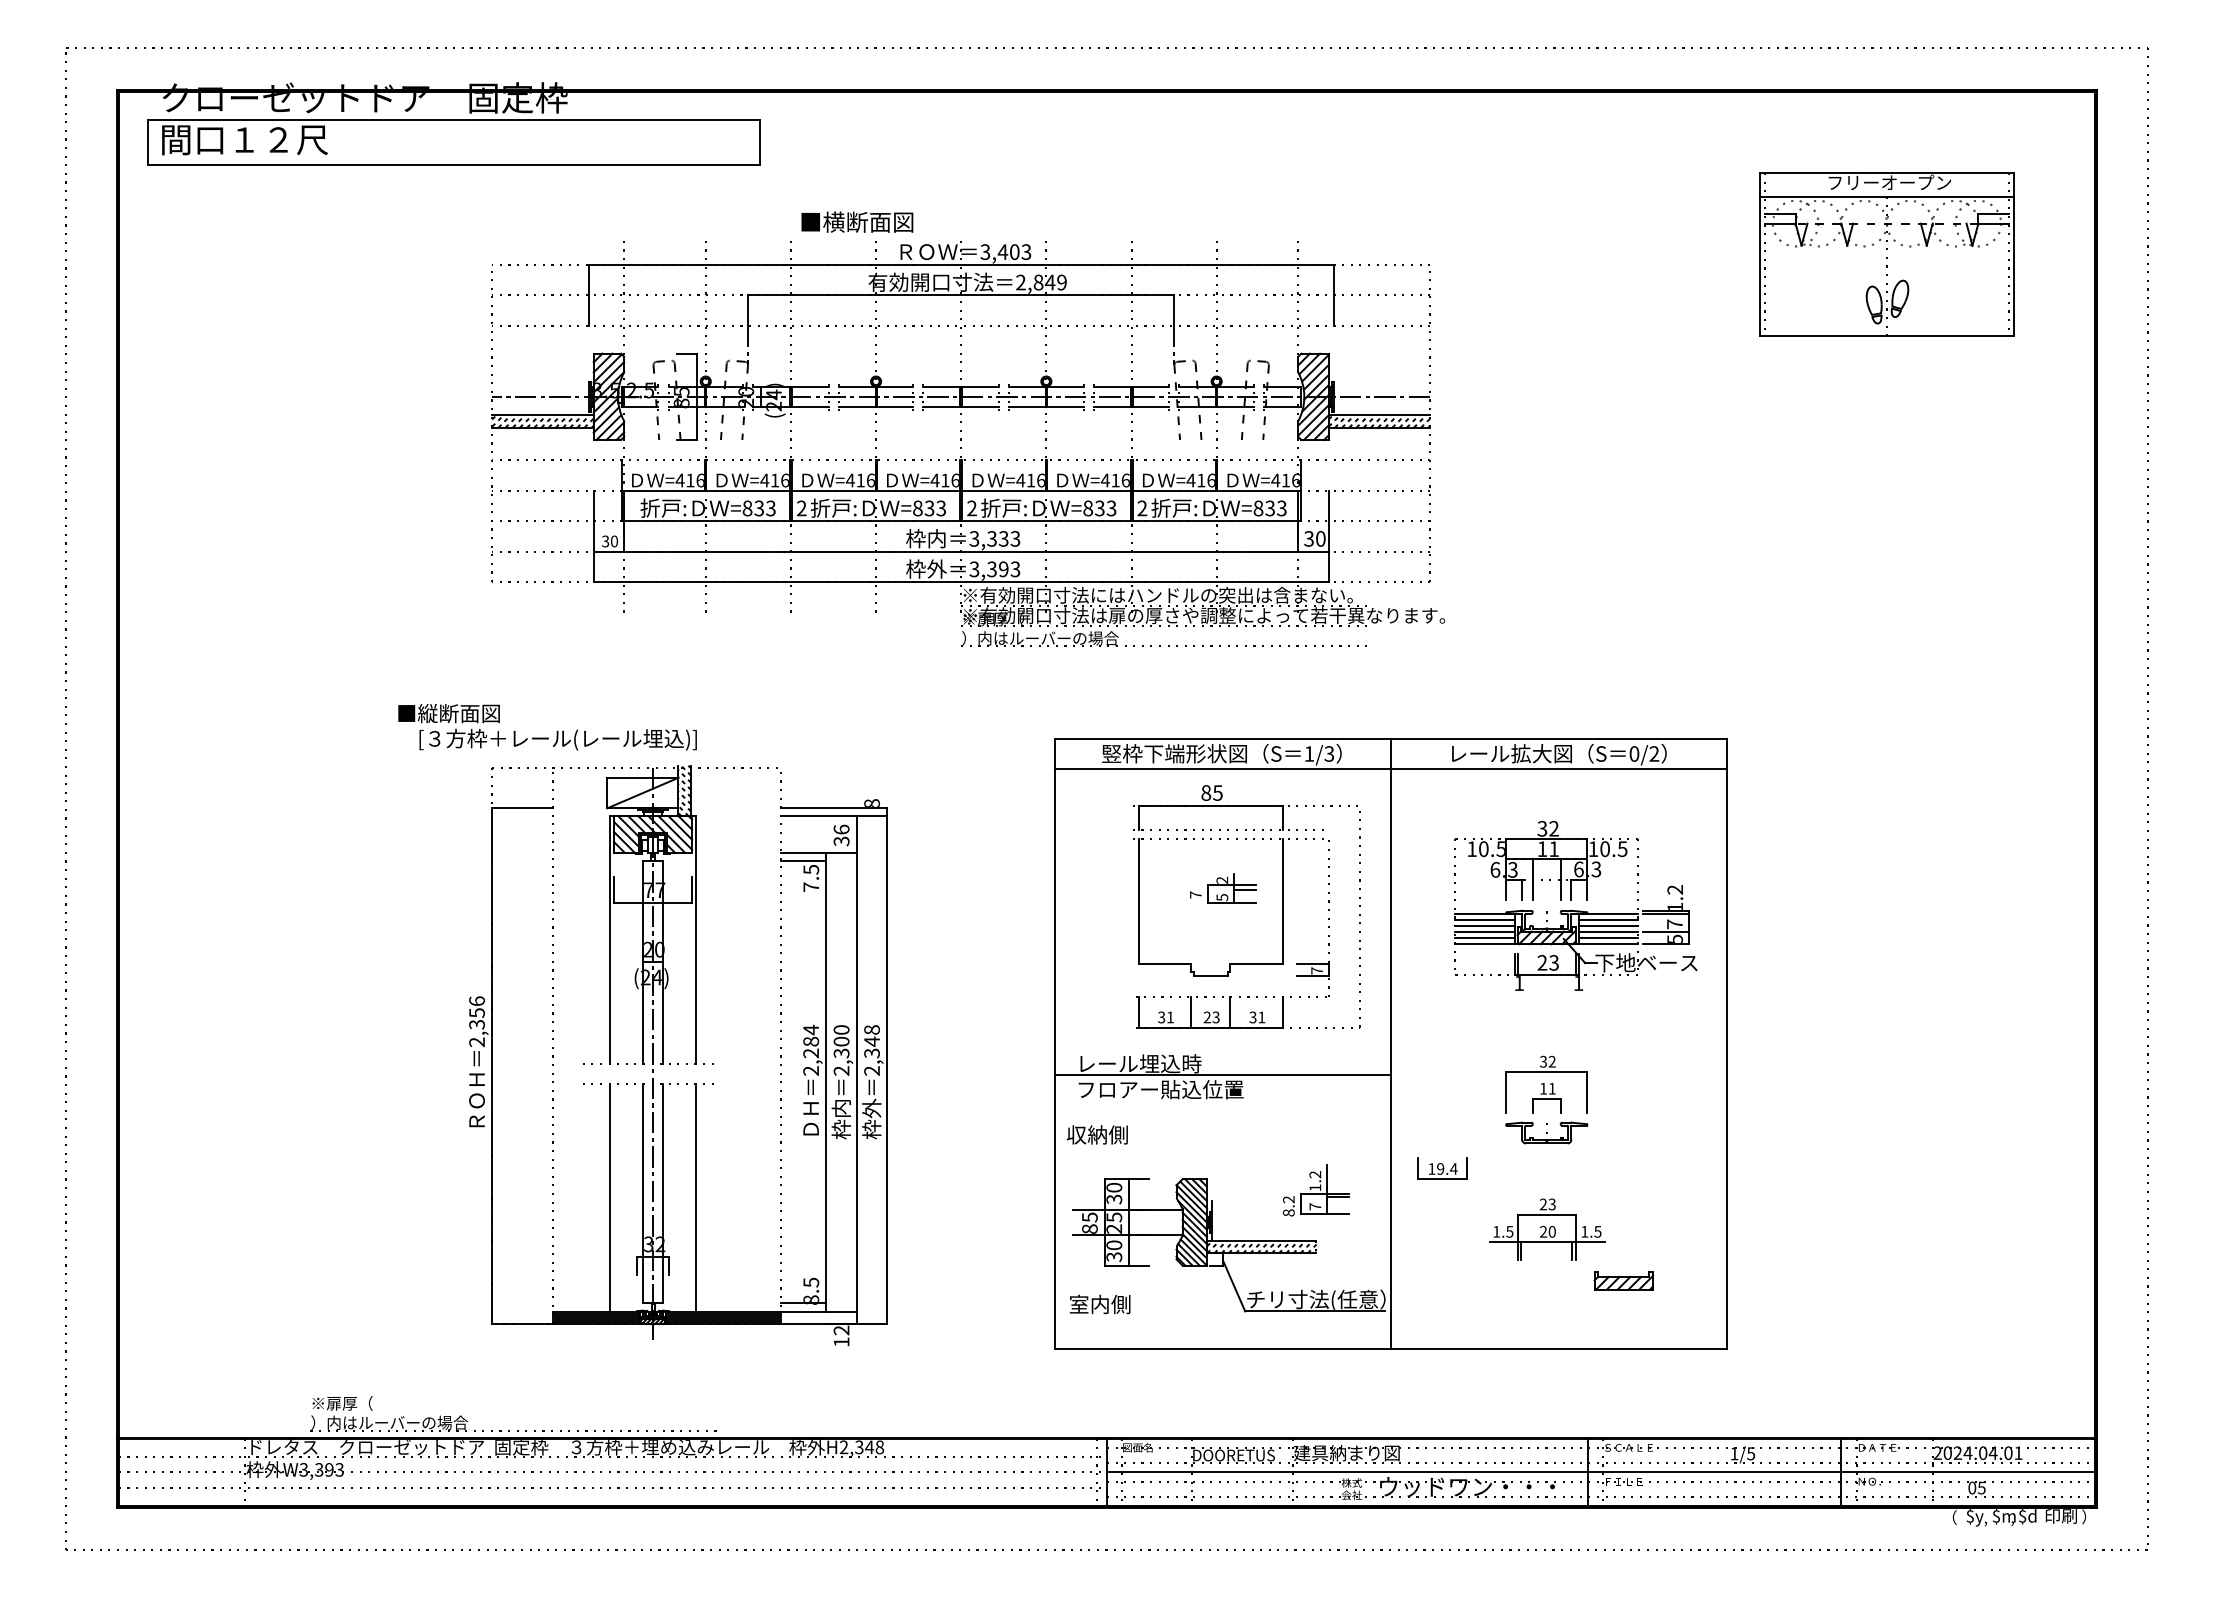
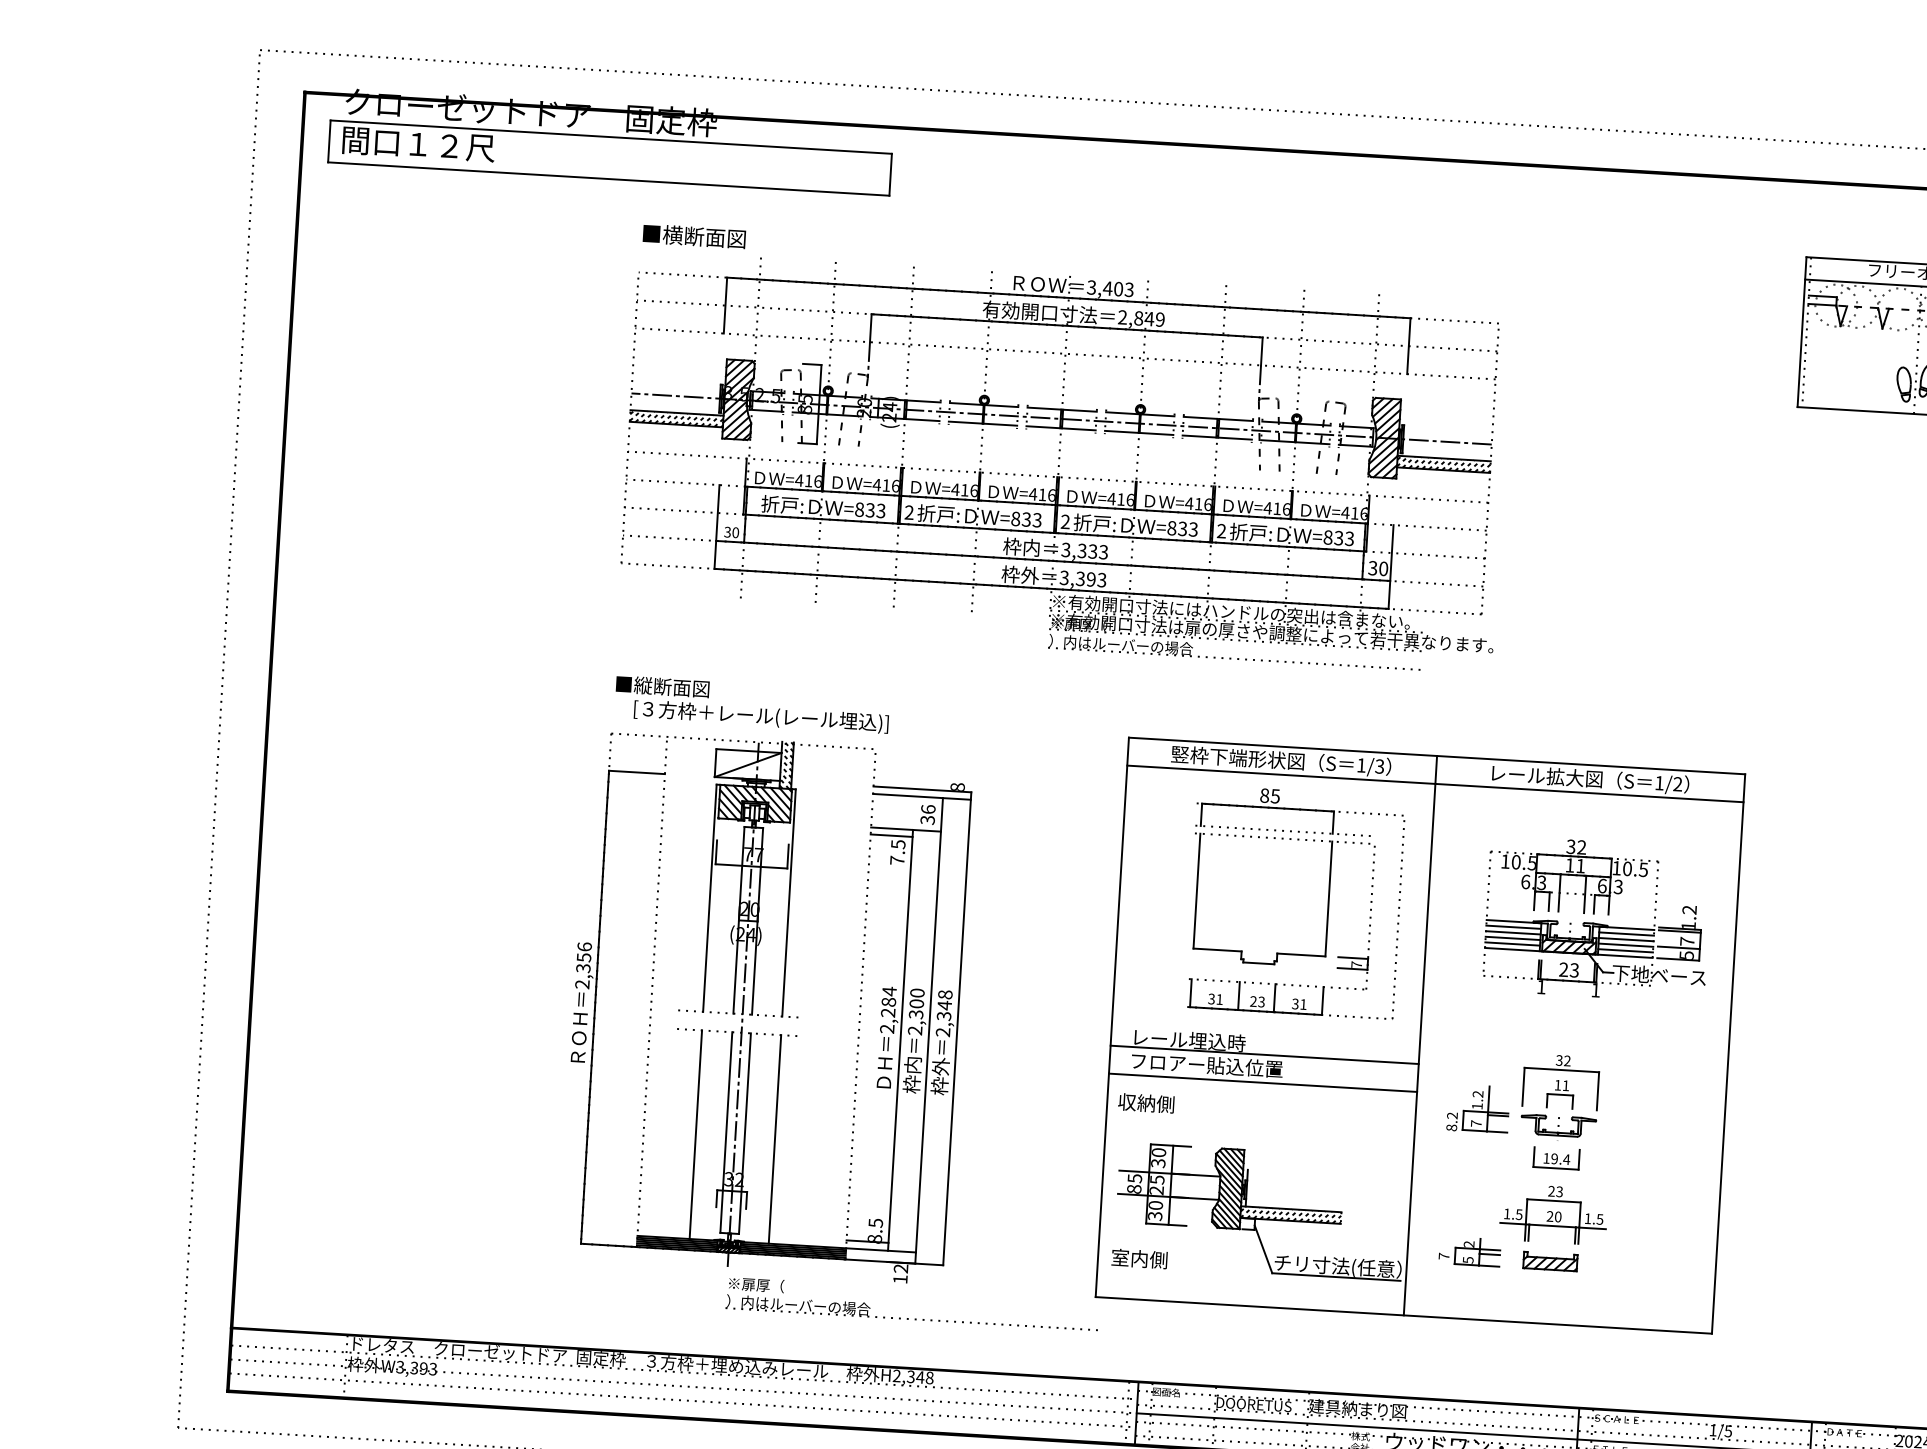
text: (857, 221) -> (694, 235), moved
text: (547, 727) -> (752, 704), moved
text: (1634, 753) -> (1659, 782), 0/2 -> 1/2
part: (1223, 888) -> (1469, 1251), moved
line: (1222, 1105) -> (1262, 1083), added
part: (1442, 1168) -> (1556, 1158), moved
part: (1316, 1190) -> (1478, 1108), moved
part: (1623, 1280) -> (1550, 1261), moved
part: (509, 1430) -> (908, 1318), moved

